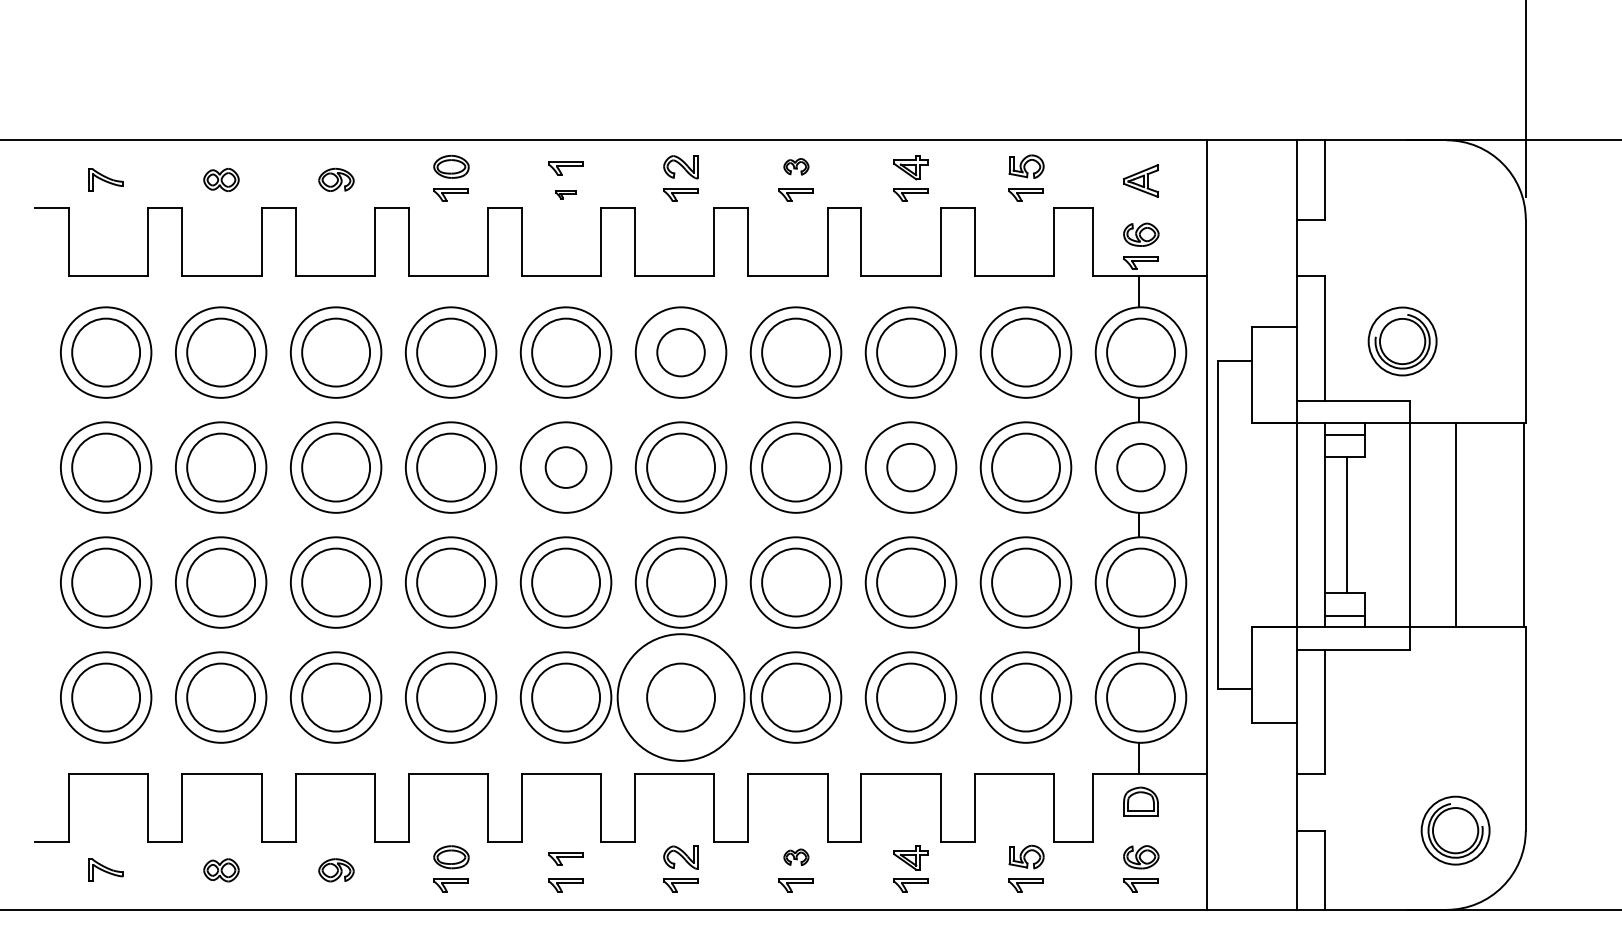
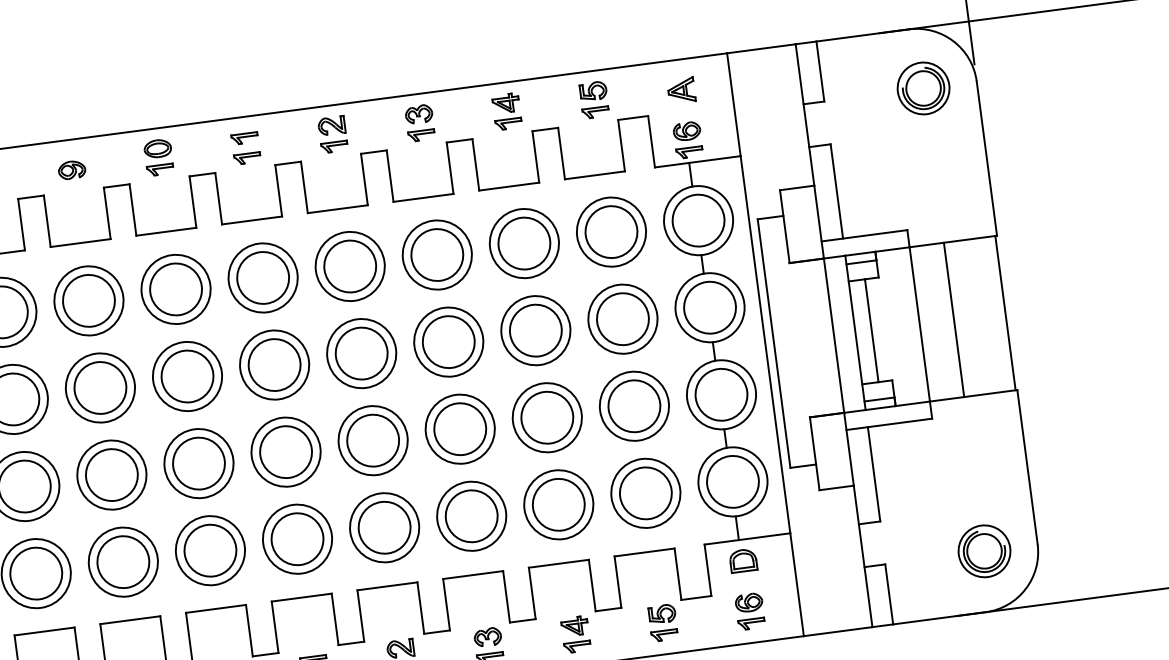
part: (796, 166) -> (419, 114), size x1.43
part: (565, 194) -> (246, 158), size x1.67
part: (1402, 341) -> (923, 88), moved
circle: (681, 352) -> (350, 266), size x1.43
circle: (566, 467) -> (274, 364), size x1.67
circle: (910, 467) -> (535, 330), size x1.43
circle: (1140, 467) -> (709, 307), size x1.43
circle: (680, 697) -> (384, 527), size x0.71
part: (796, 857) -> (487, 637), size x1.43

